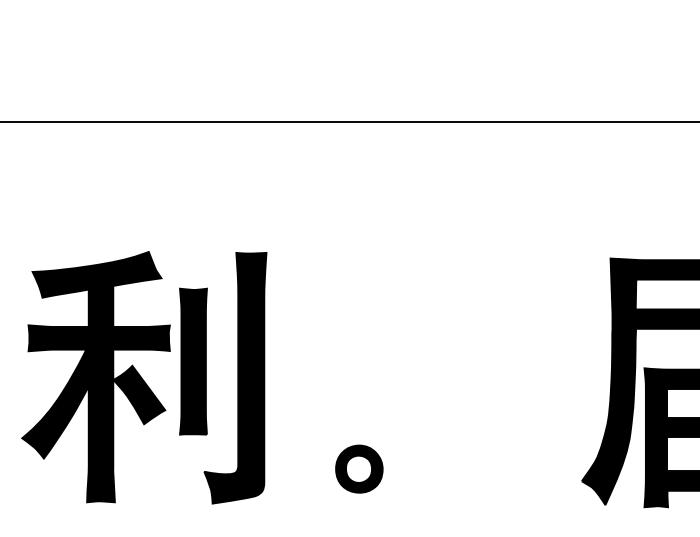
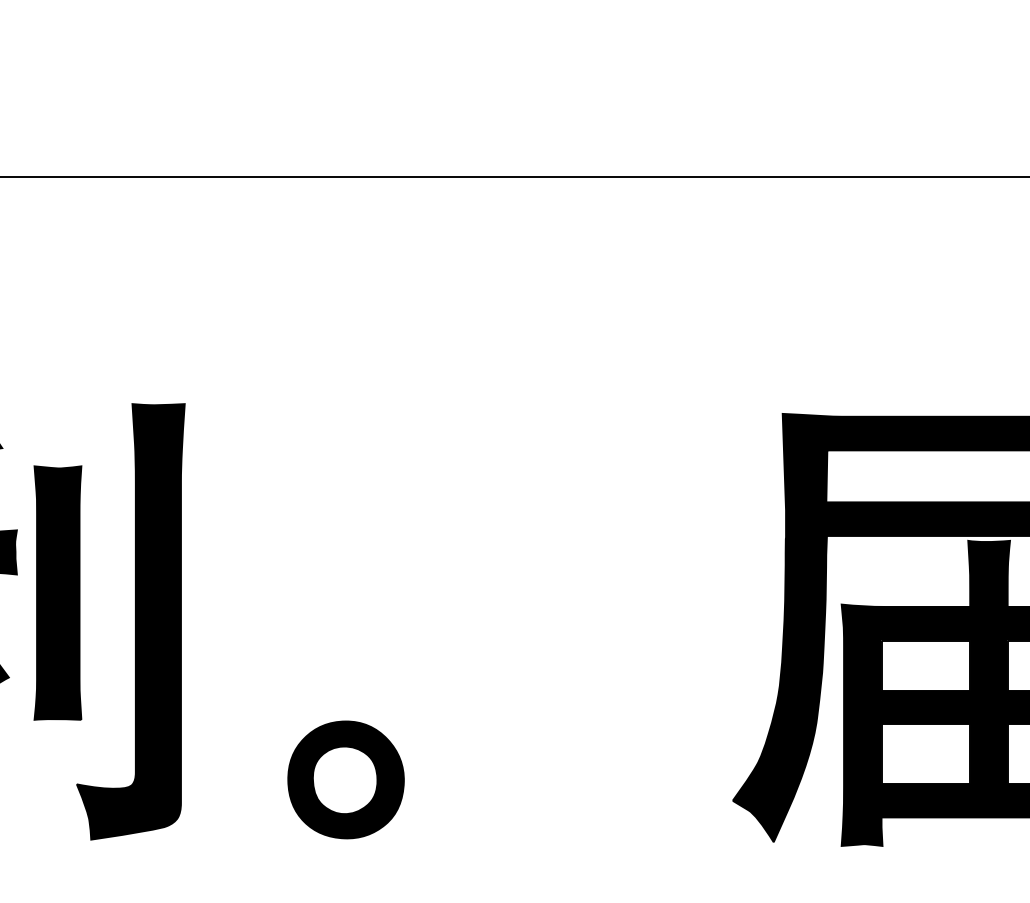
part: (359, 468) -> (346, 778), size x1.43

